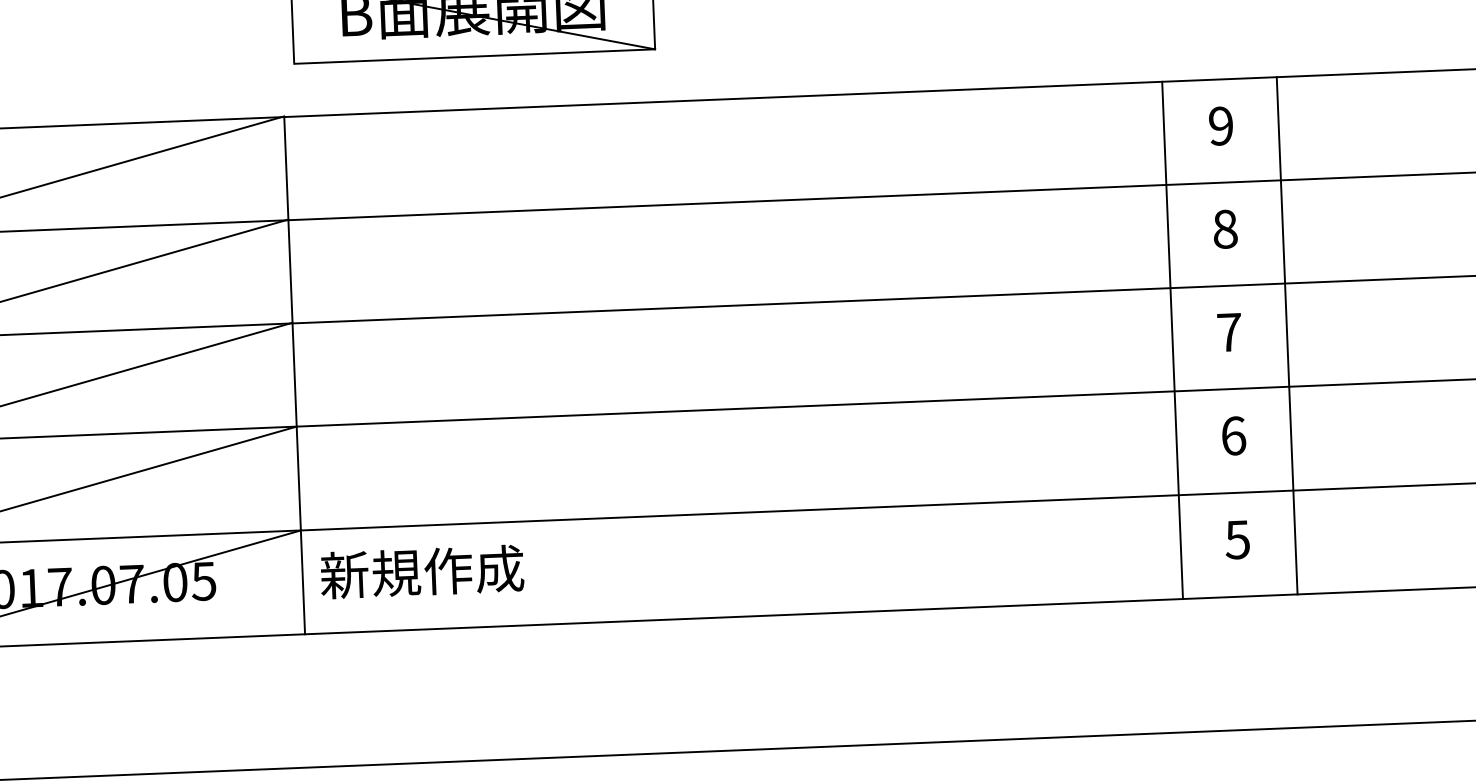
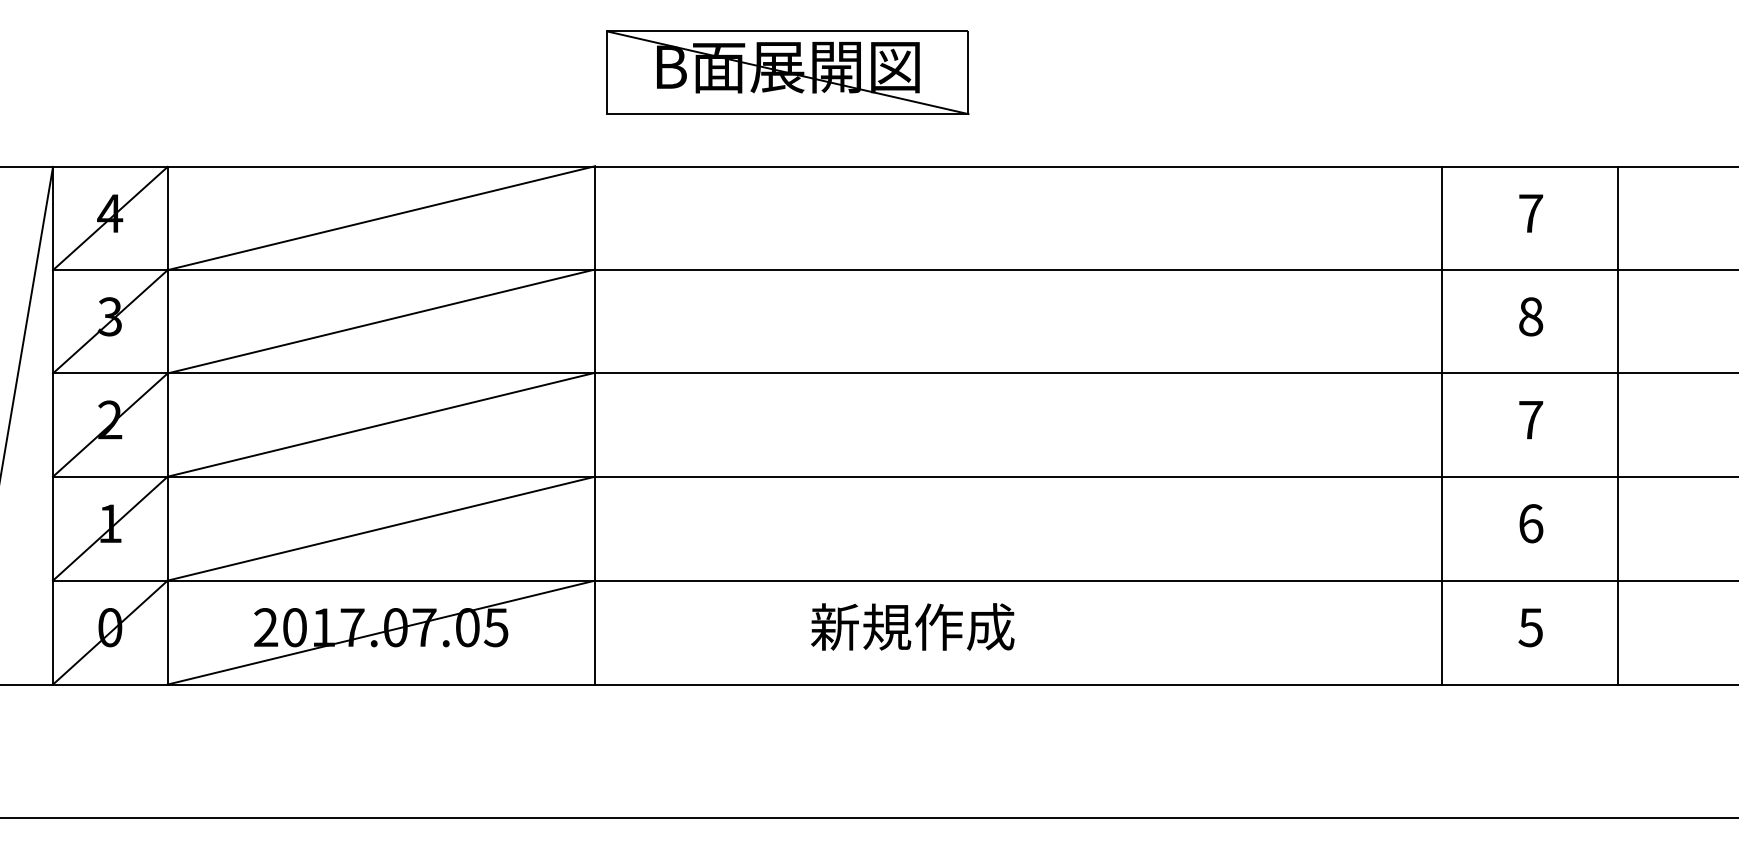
text: (1221, 126) -> (1531, 213), 9 -> 7
line: (1287, 335) -> (1617, 425), moved
line: (1172, 340) -> (1441, 425), moved
text: (421, 571) -> (912, 626), moved

